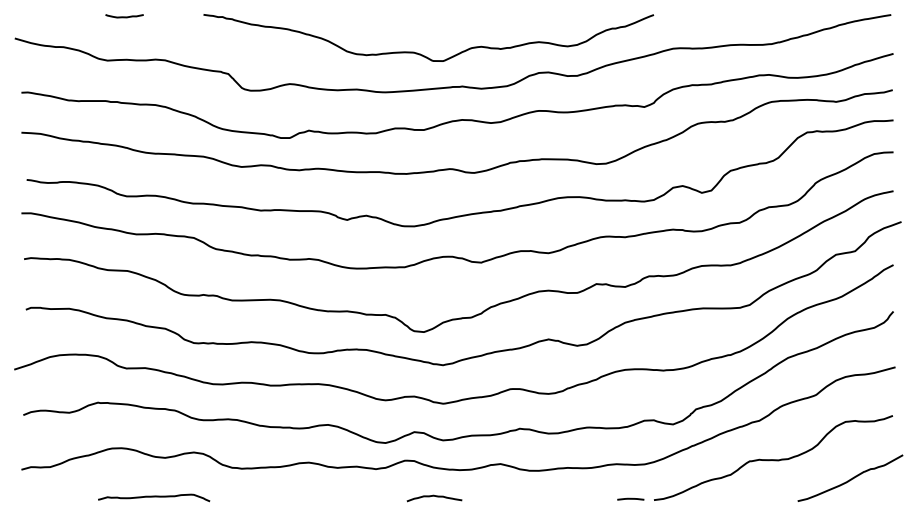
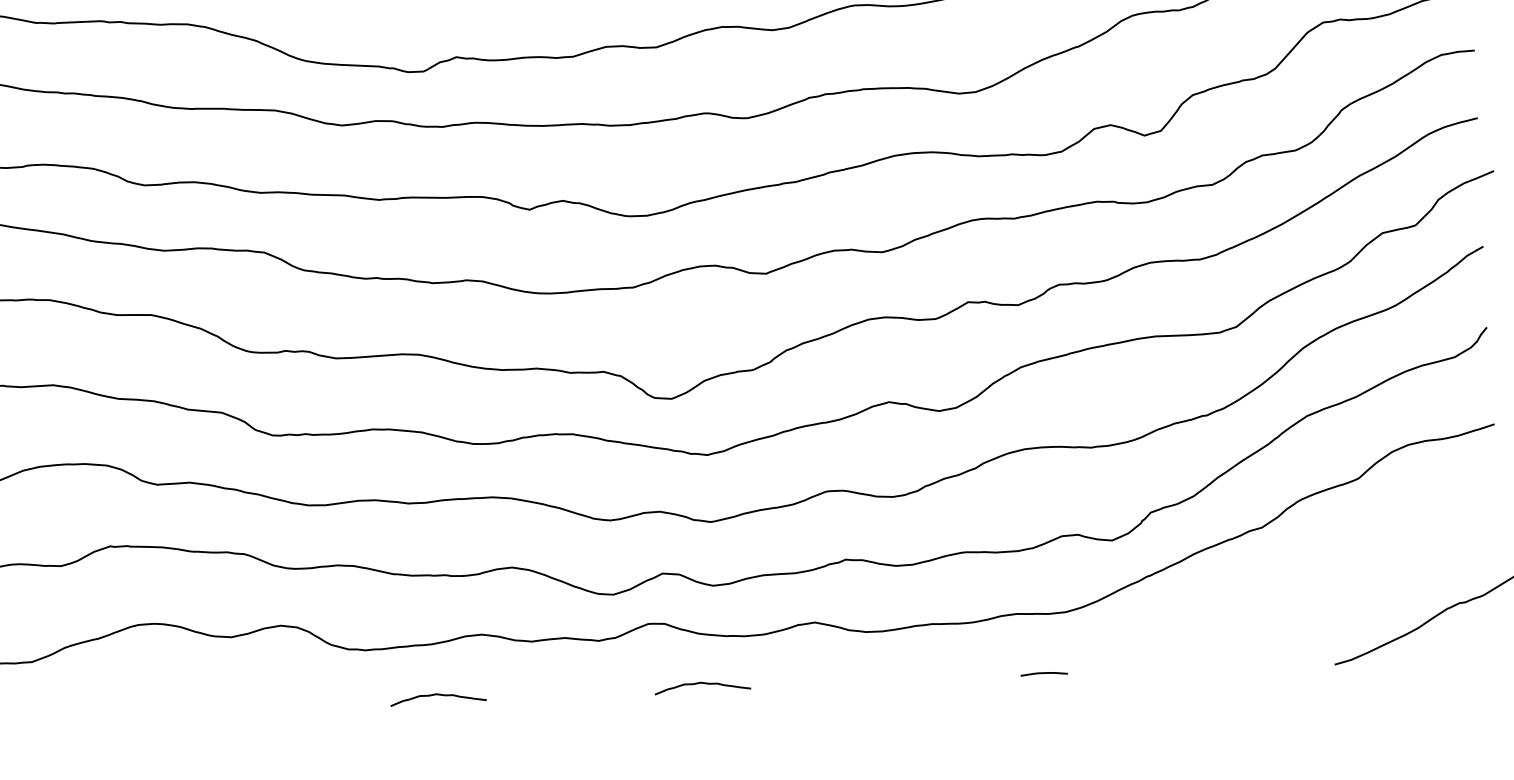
curve: (773, 459) -> (1289, 593), removed
curve: (282, 496) -> (438, 695), added
curve: (154, 497) -> (215, 706), removed

